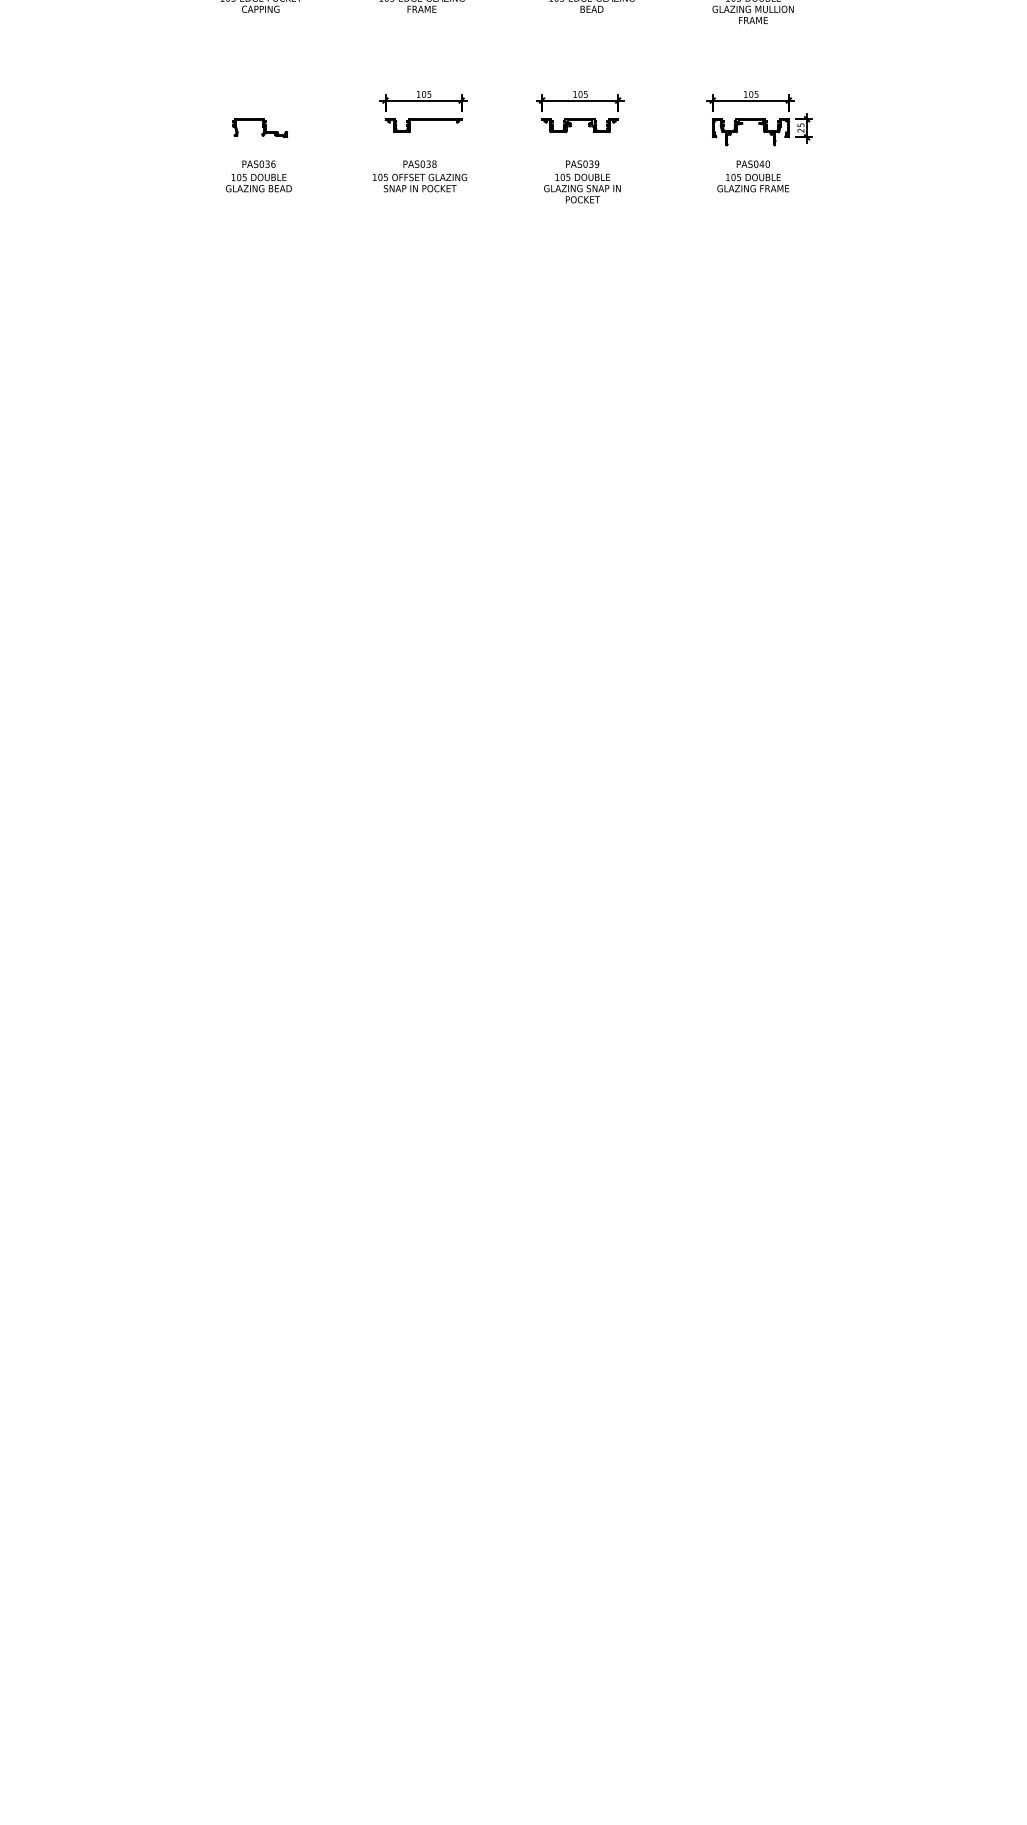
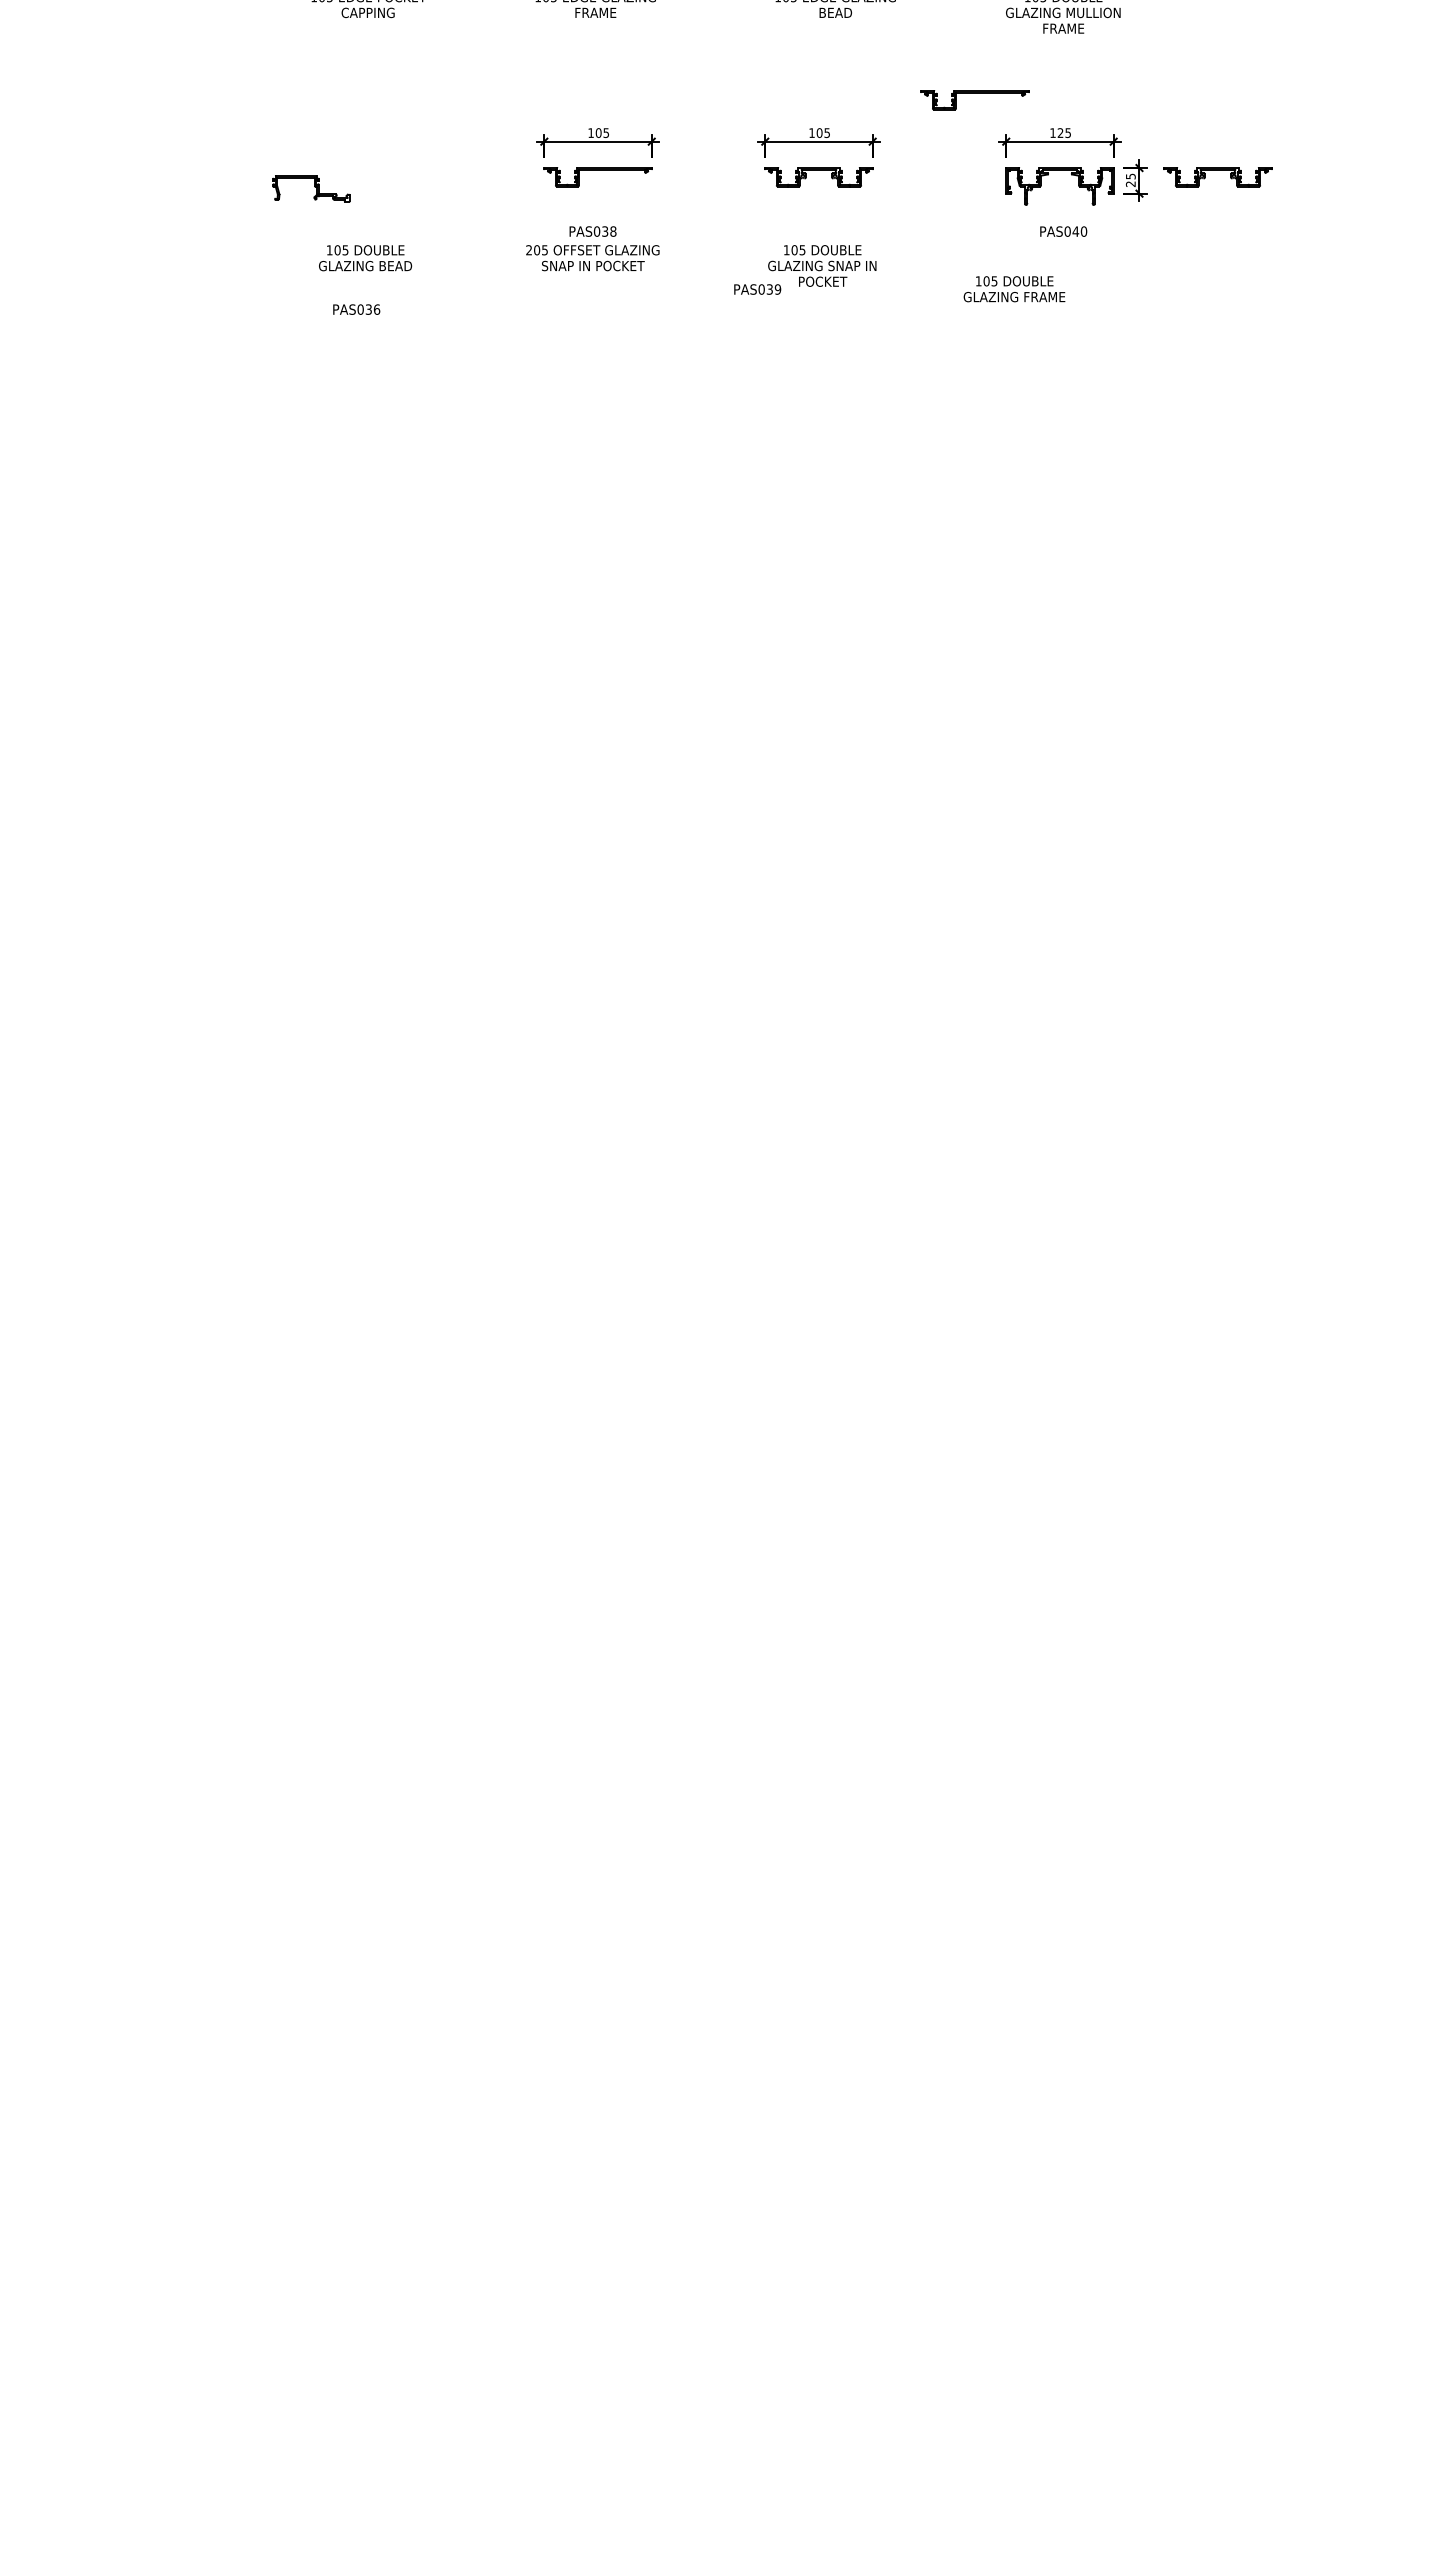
part: (690, 66) -> (974, 93), added
text: (751, 94) -> (1060, 132), 105 -> 125
part: (862, 120) -> (1217, 170), added
part: (260, 128) -> (311, 188), moved
text: (258, 164) -> (356, 309), moved
text: (582, 164) -> (757, 289), moved
text: (374, 177) -> (528, 250), 105 -> 205
text: (753, 183) -> (1014, 289), moved

